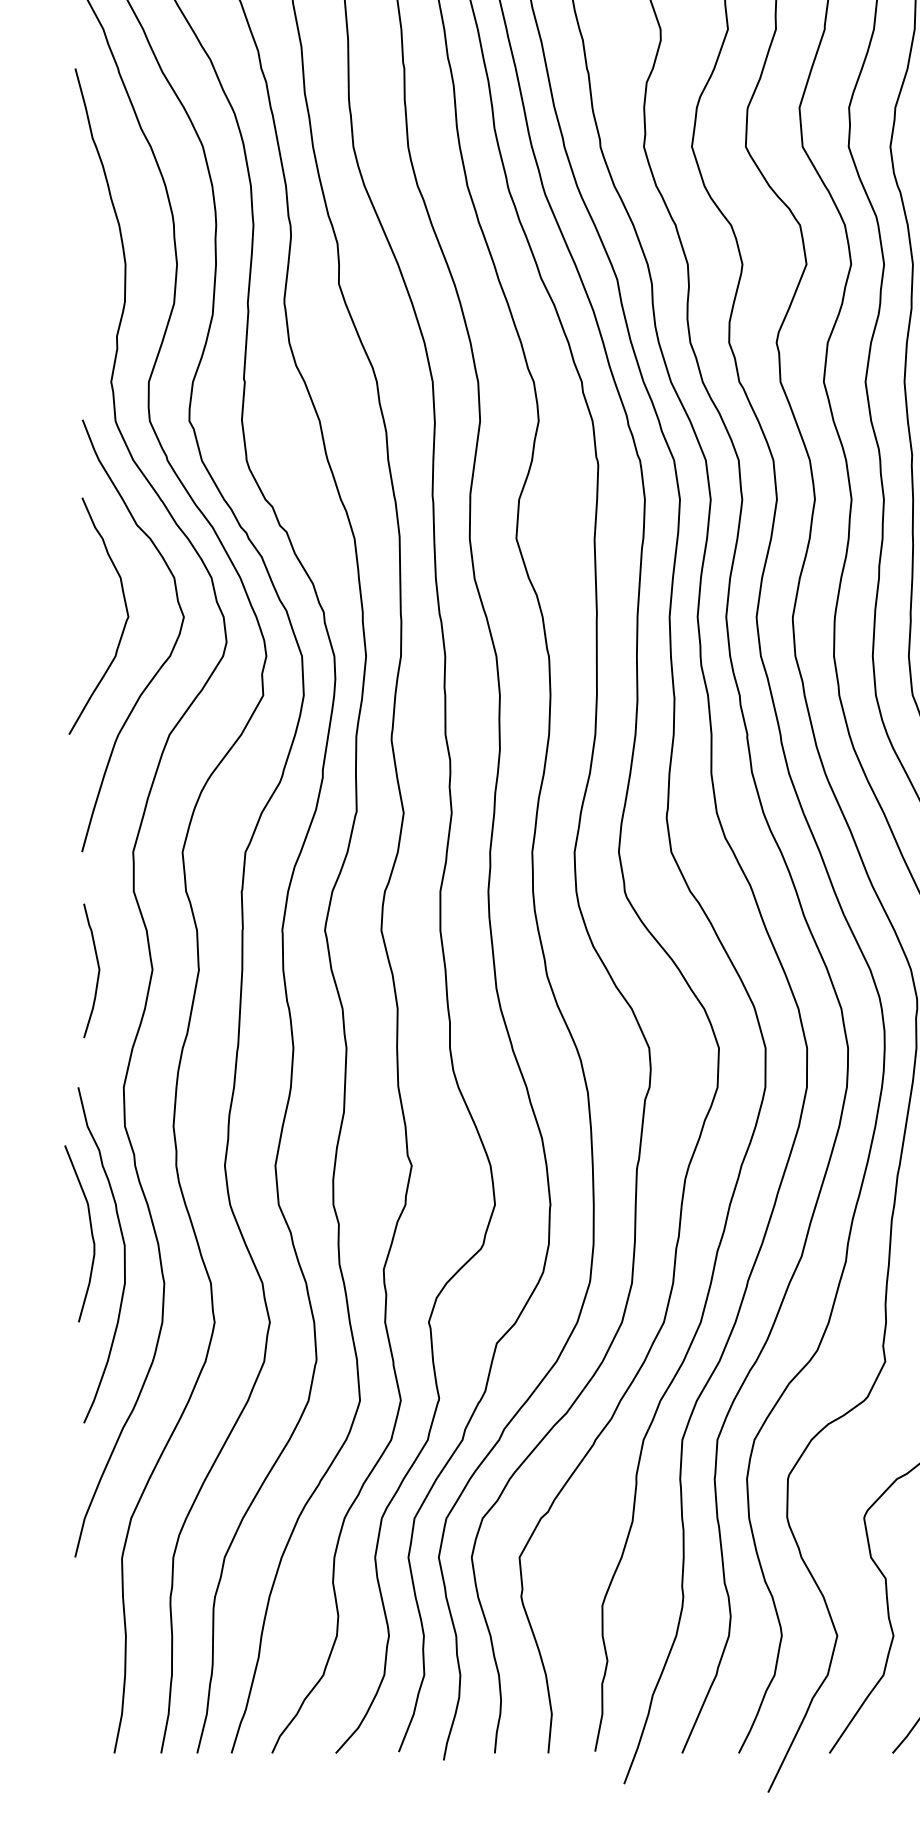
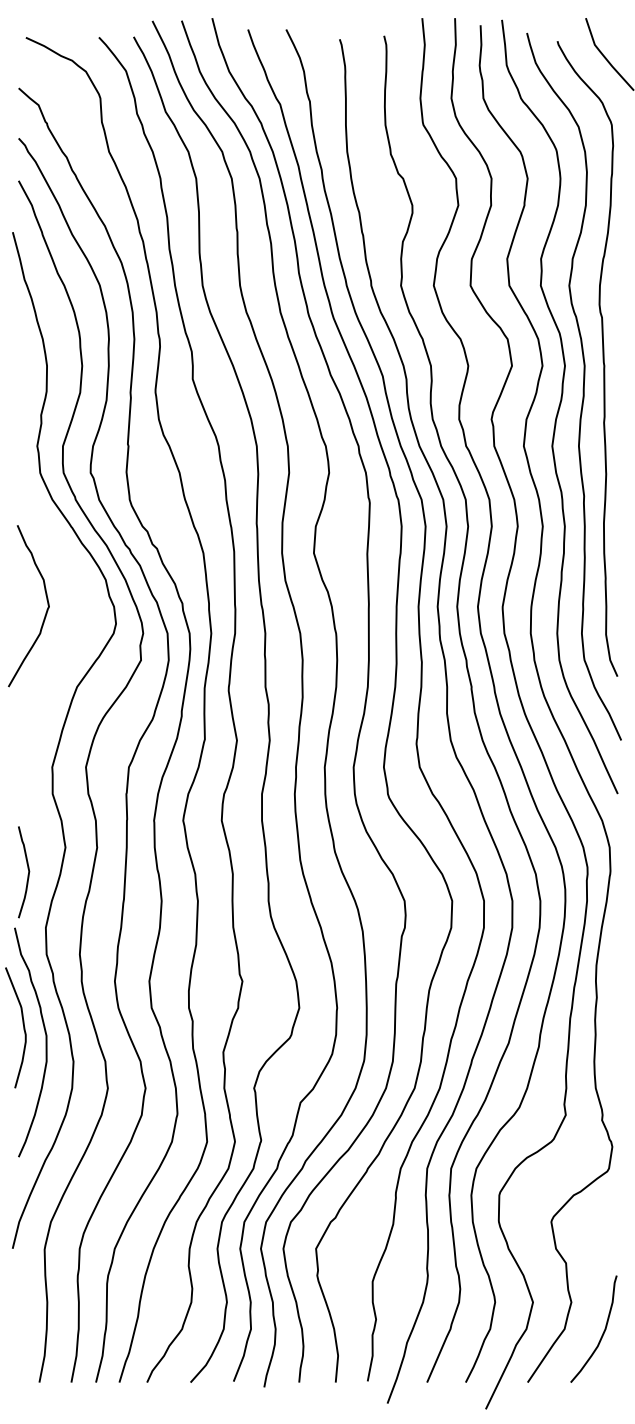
curve: (162, 662) -> (72, 637), removed
curve: (96, 974) -> (27, 874), moved

